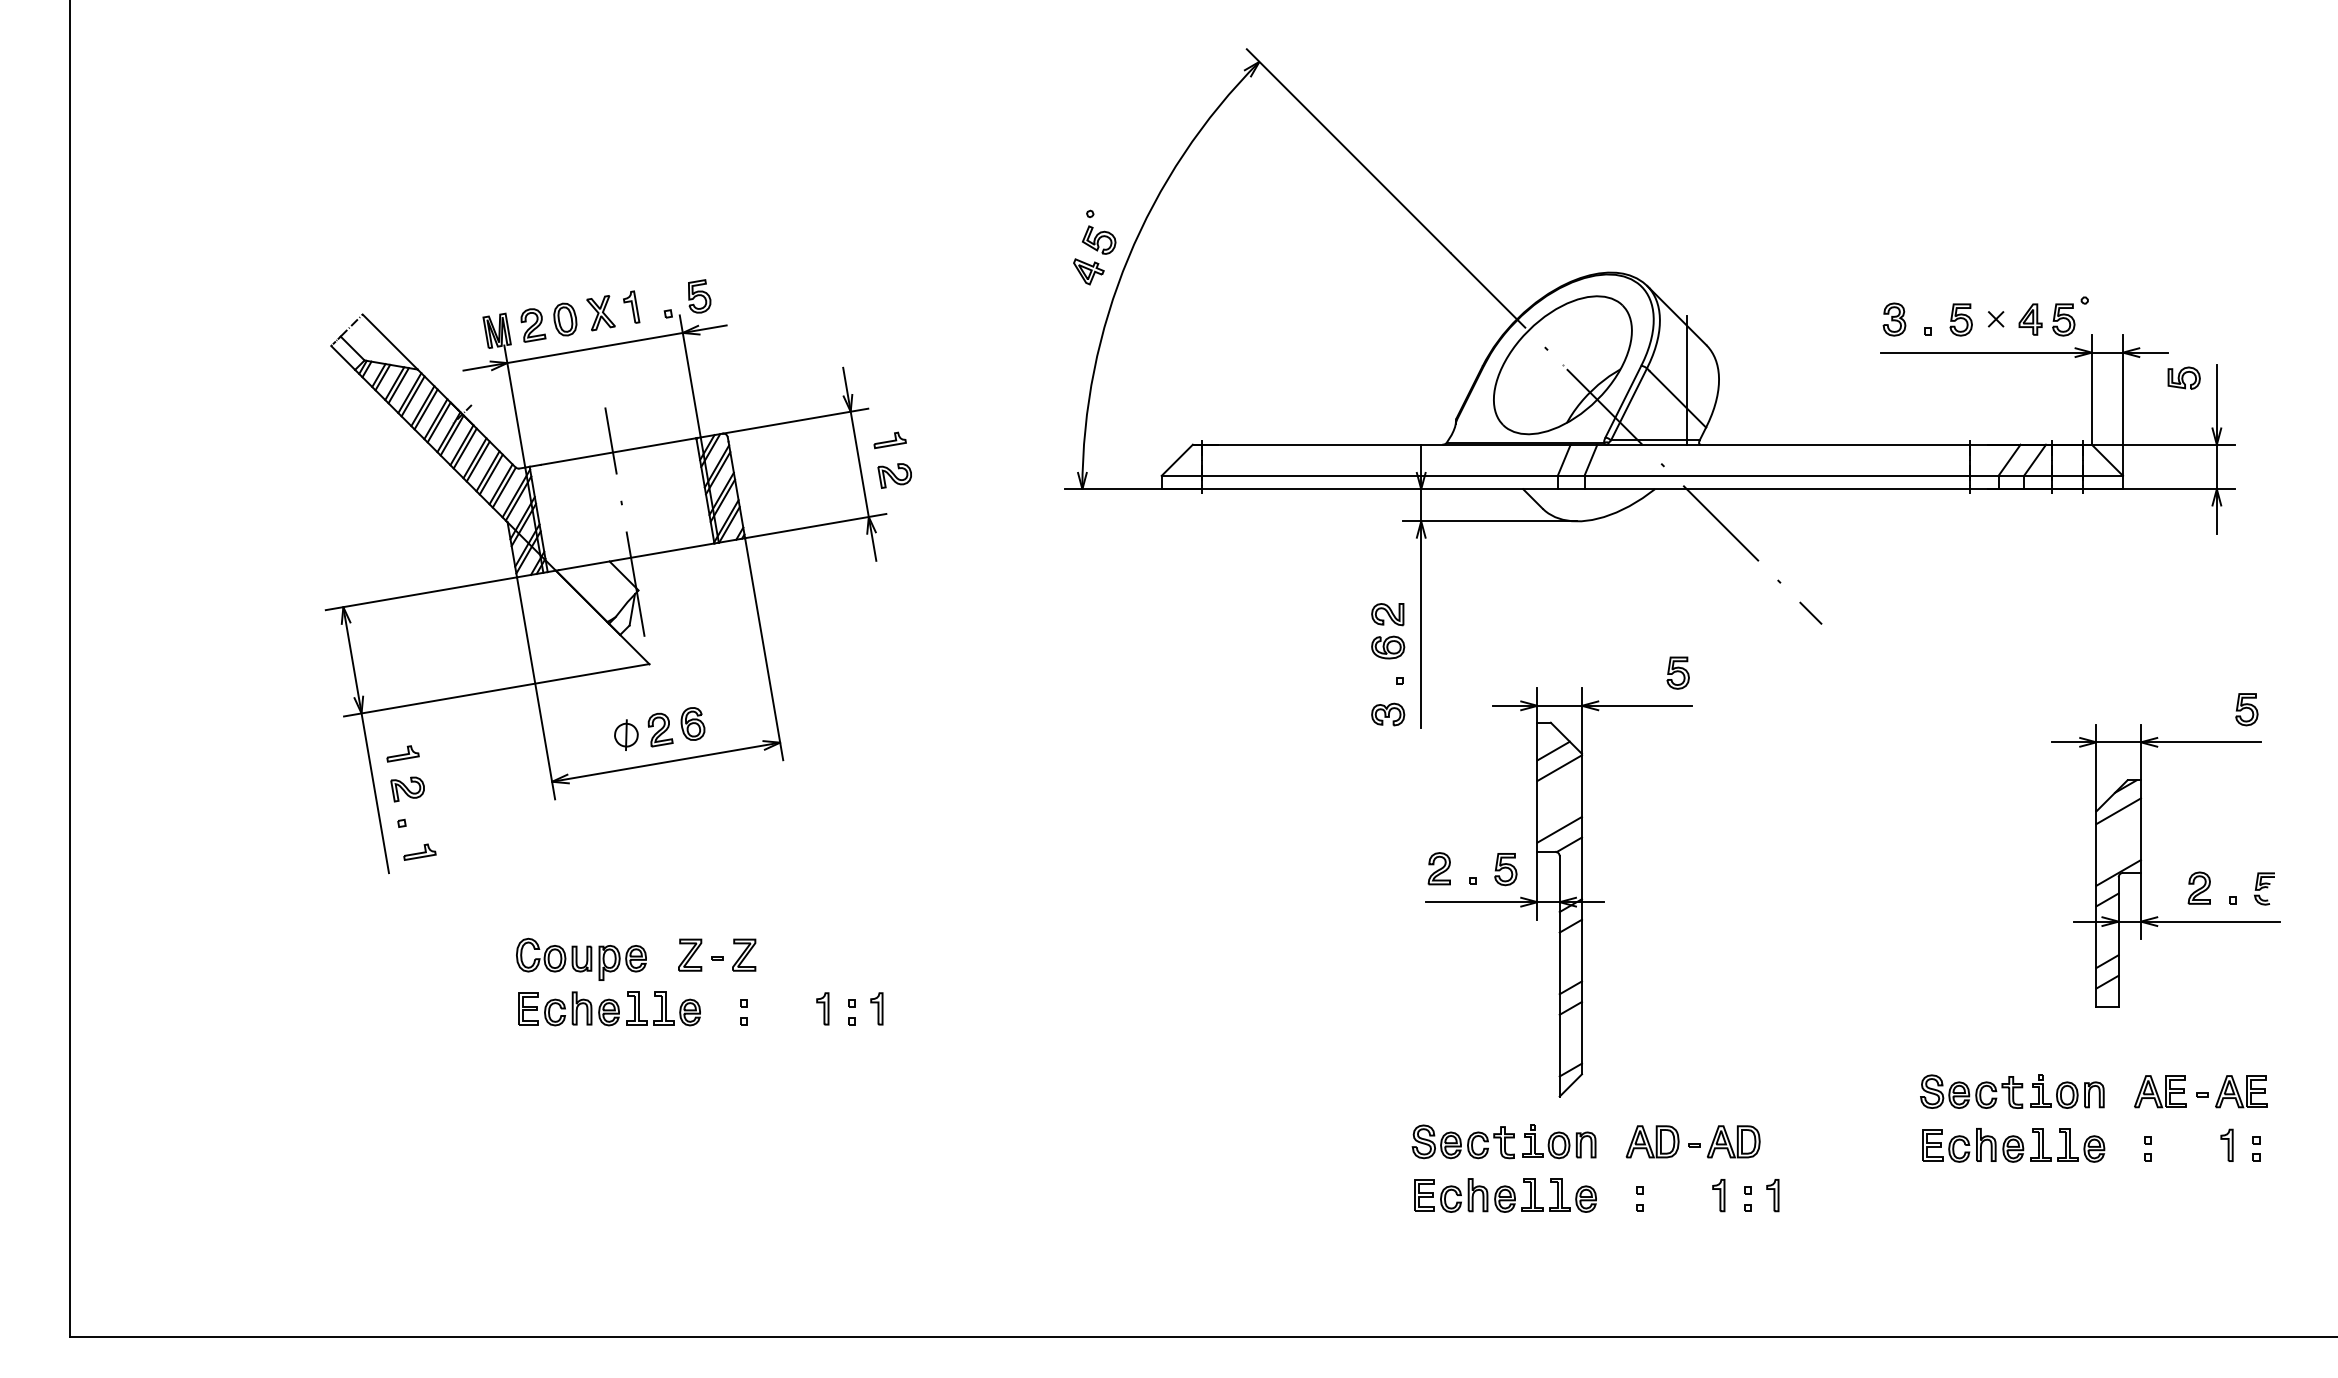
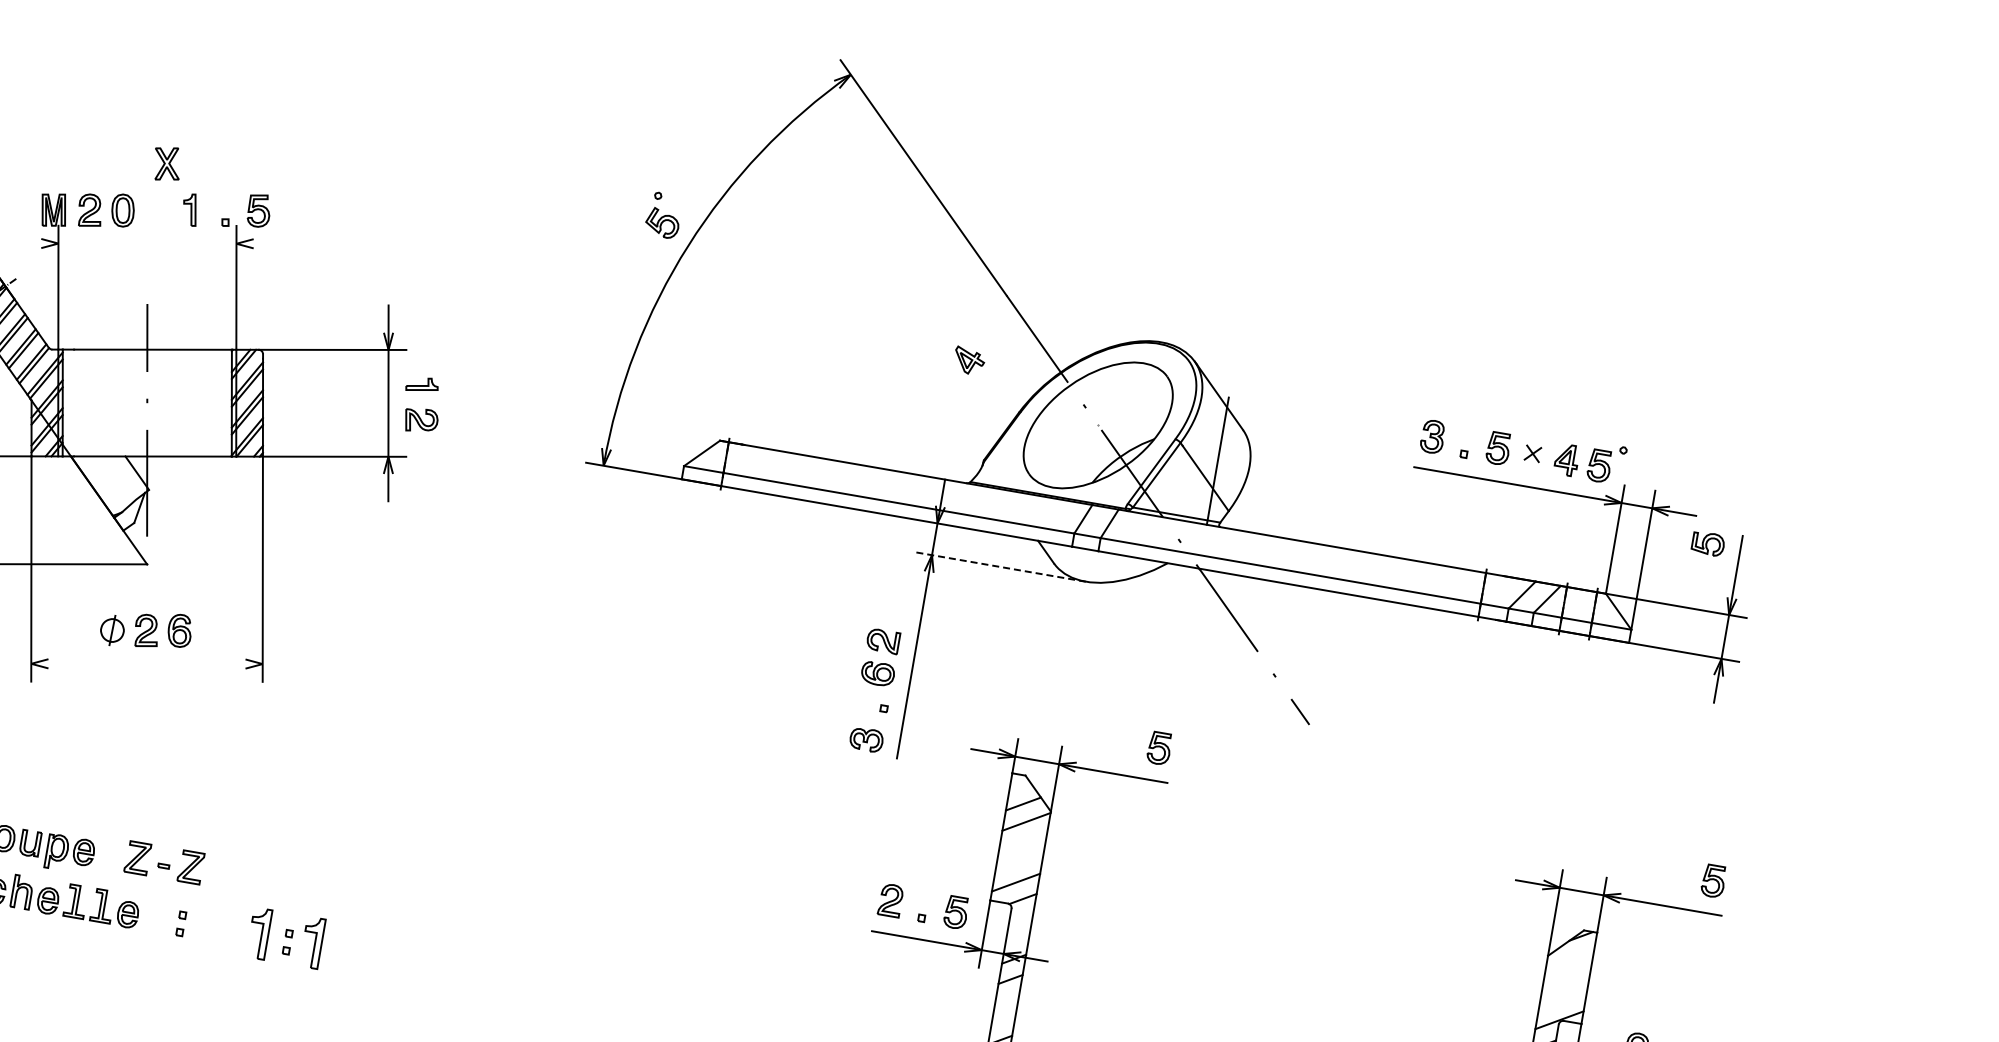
part: (1088, 271) -> (968, 360), moved
part: (600, 313) -> (166, 164), moved
line: (594, 347) -> (146, 243), removed
line: (1490, 521) -> (1000, 567), solid -> dashed
line: (666, 761) -> (147, 663), removed
line: (2118, 811) -> (1569, 959), removed
part: (822, 1008) -> (259, 933), size x1.6
part: (876, 1008) -> (312, 942), size x1.6

